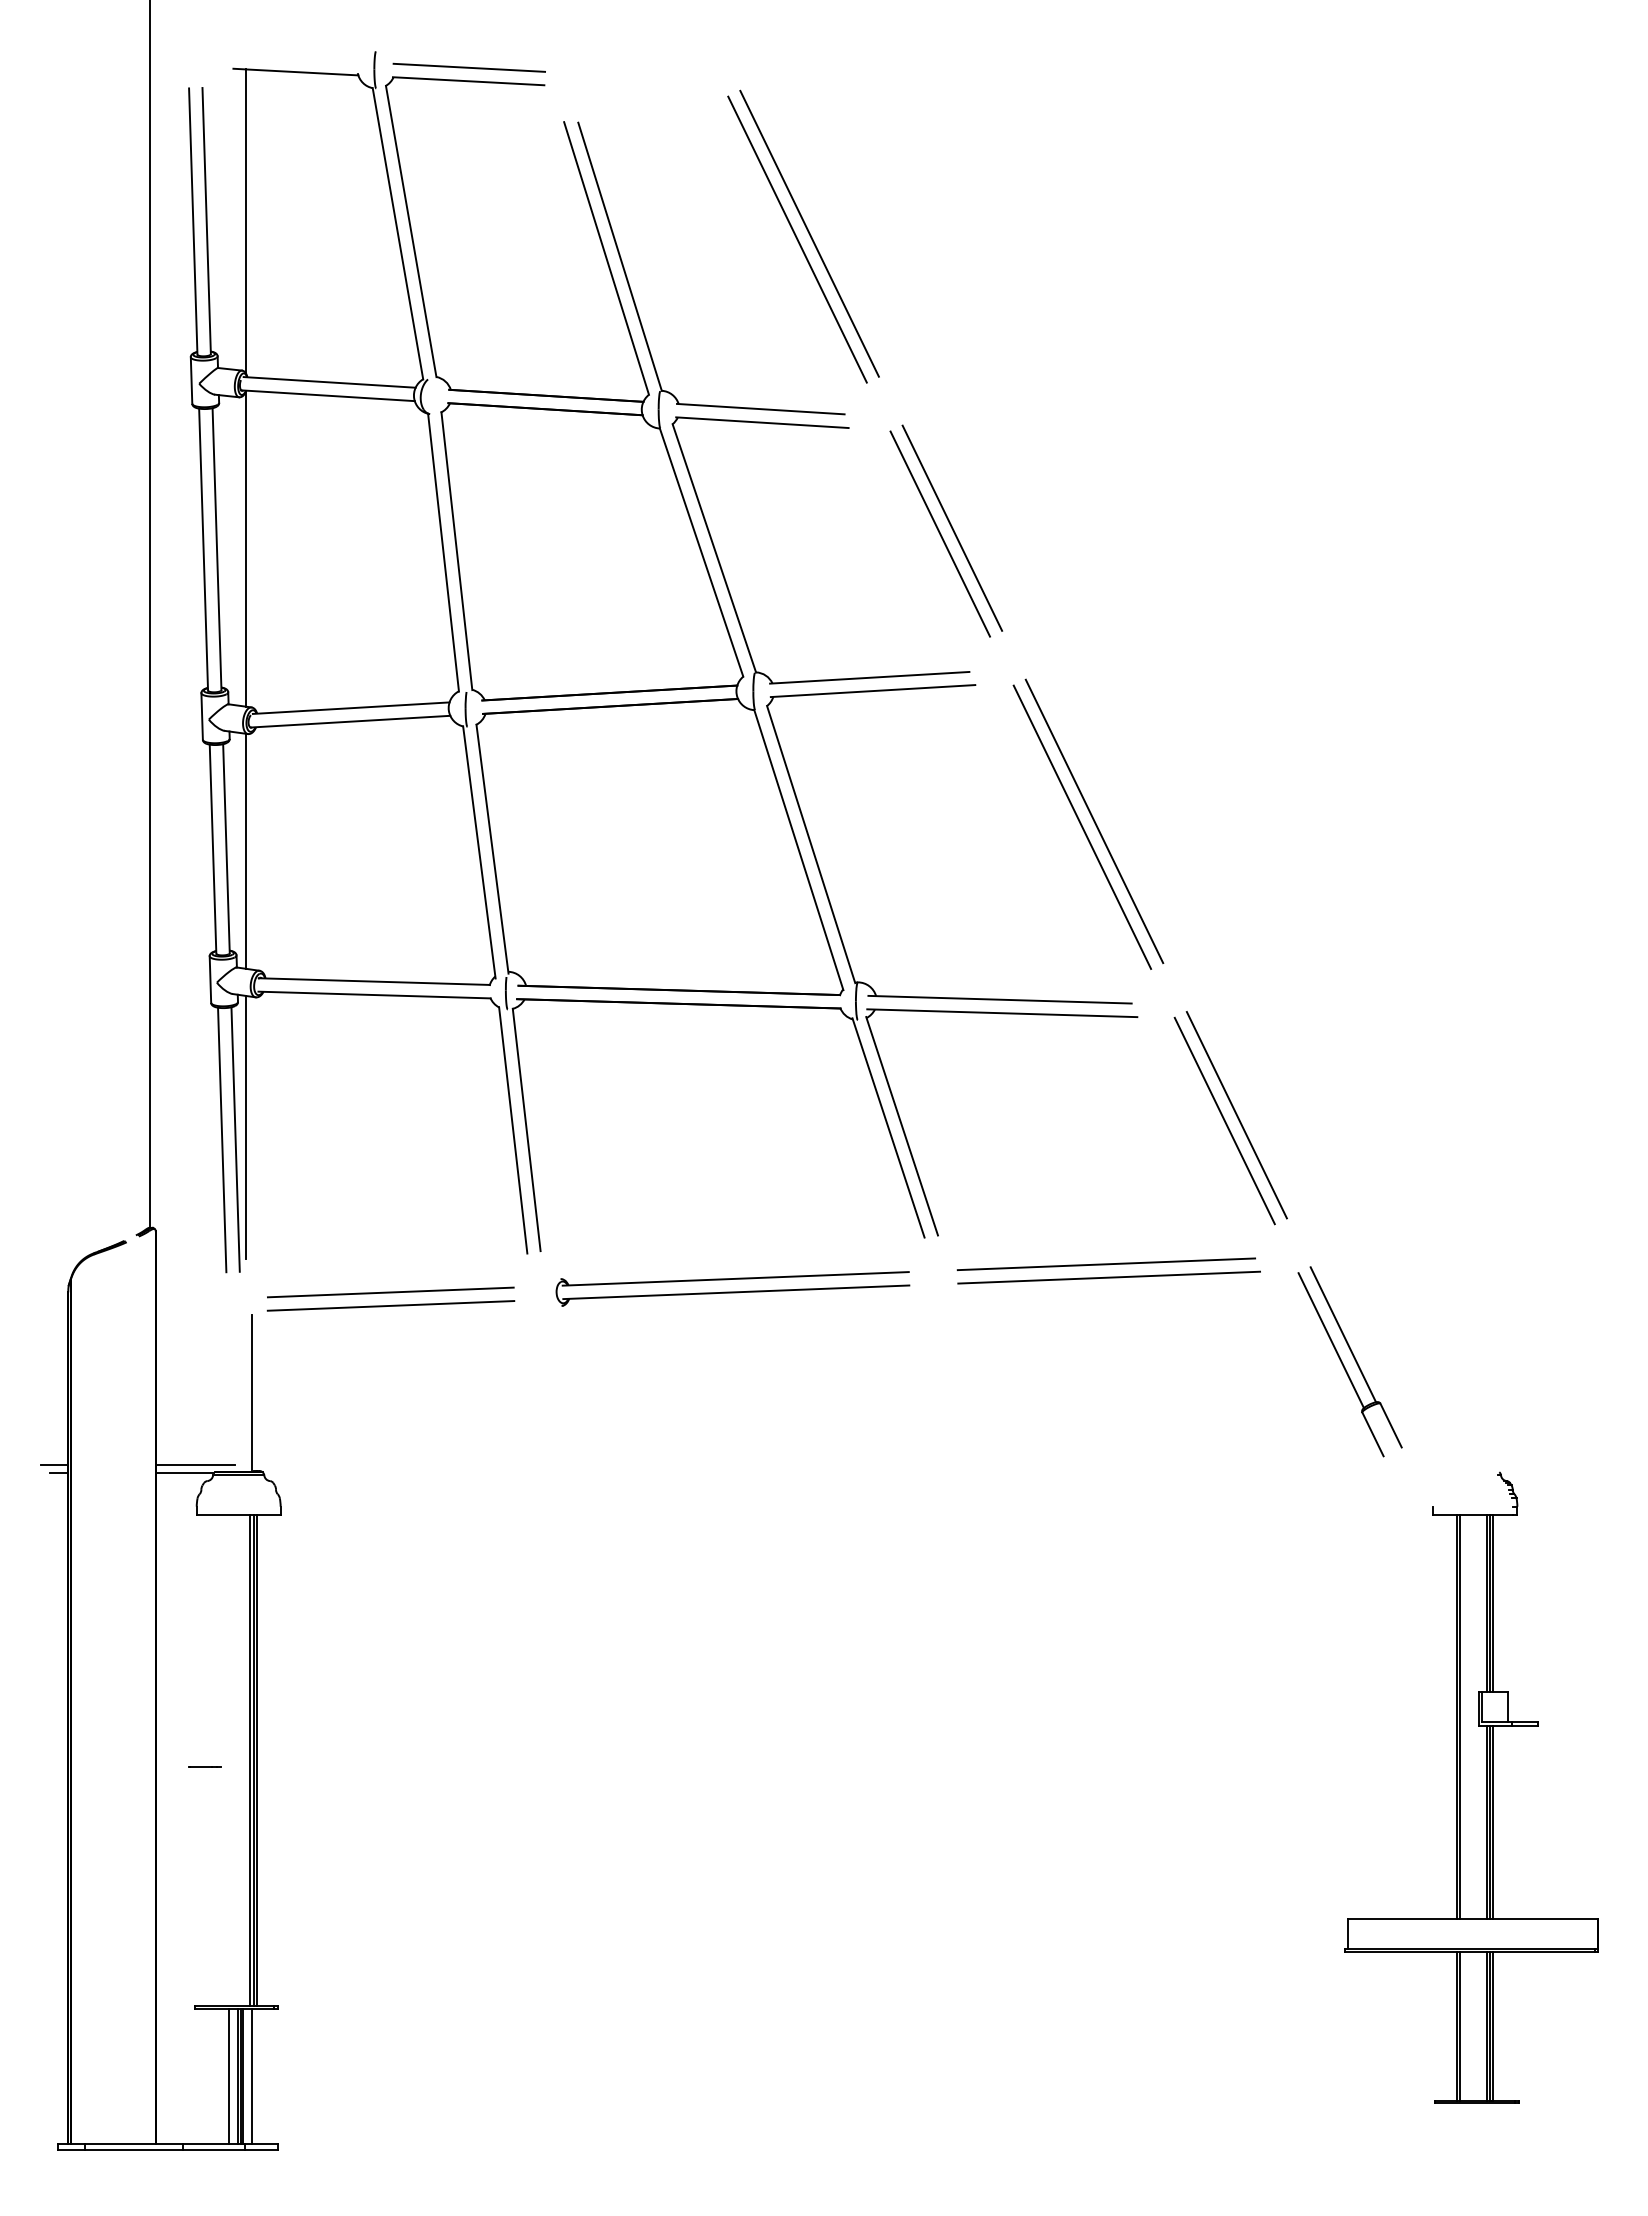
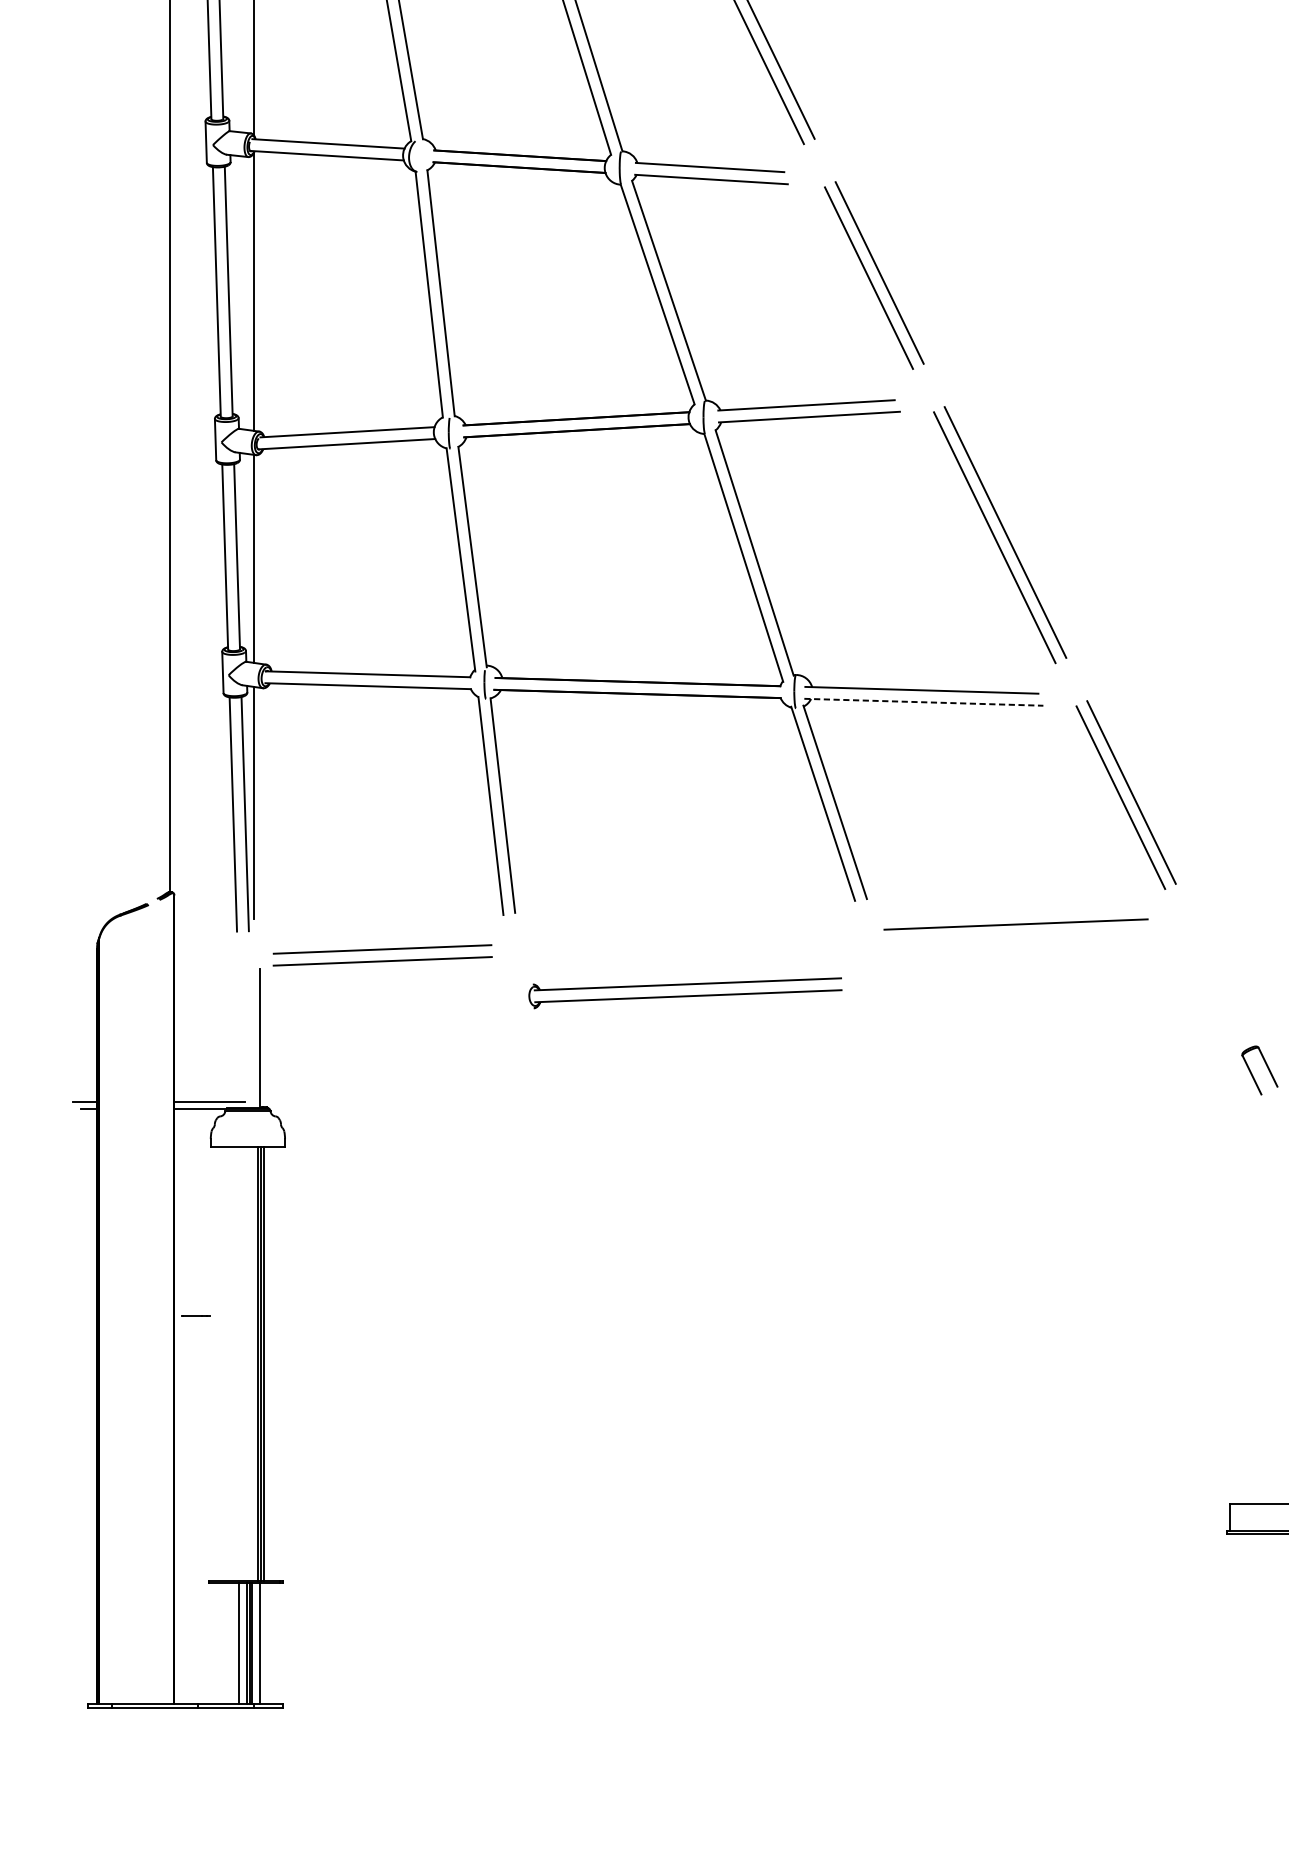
line: (1002, 1013) -> (924, 702), solid -> dashed
line: (1109, 1277) -> (1018, 936), removed
part: (732, 1288) -> (685, 992), moved
line: (1343, 1334) -> (1225, 986), removed
line: (1330, 1340) -> (1214, 991), removed
line: (204, 1766) -> (195, 1315), moved

